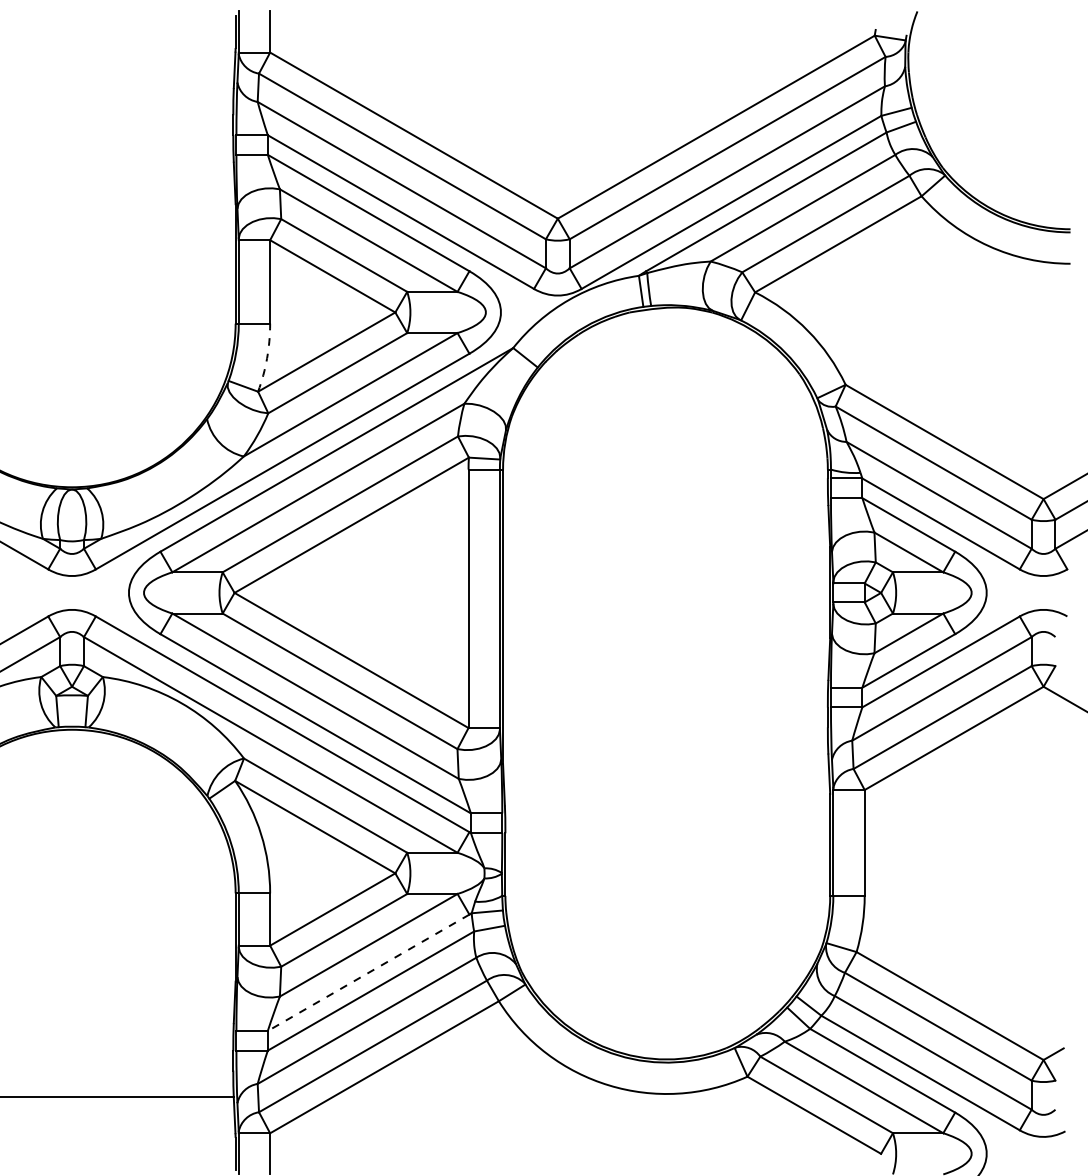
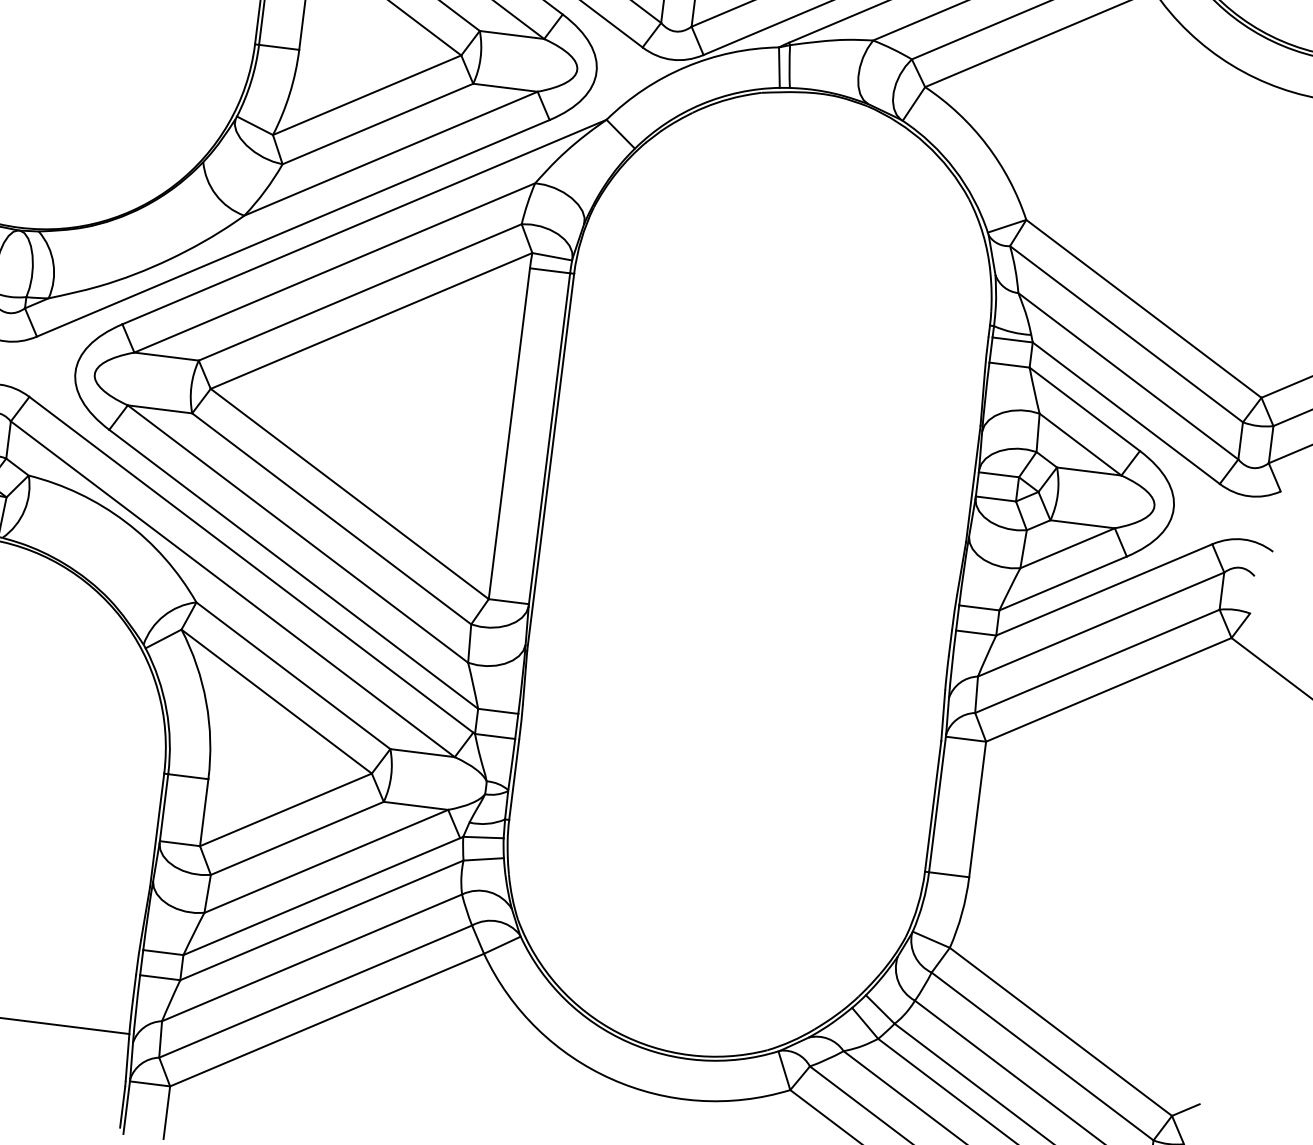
arc: (267, 358) -> (290, 93), dashed -> solid
line: (368, 973) -> (321, 897), dashed -> solid

